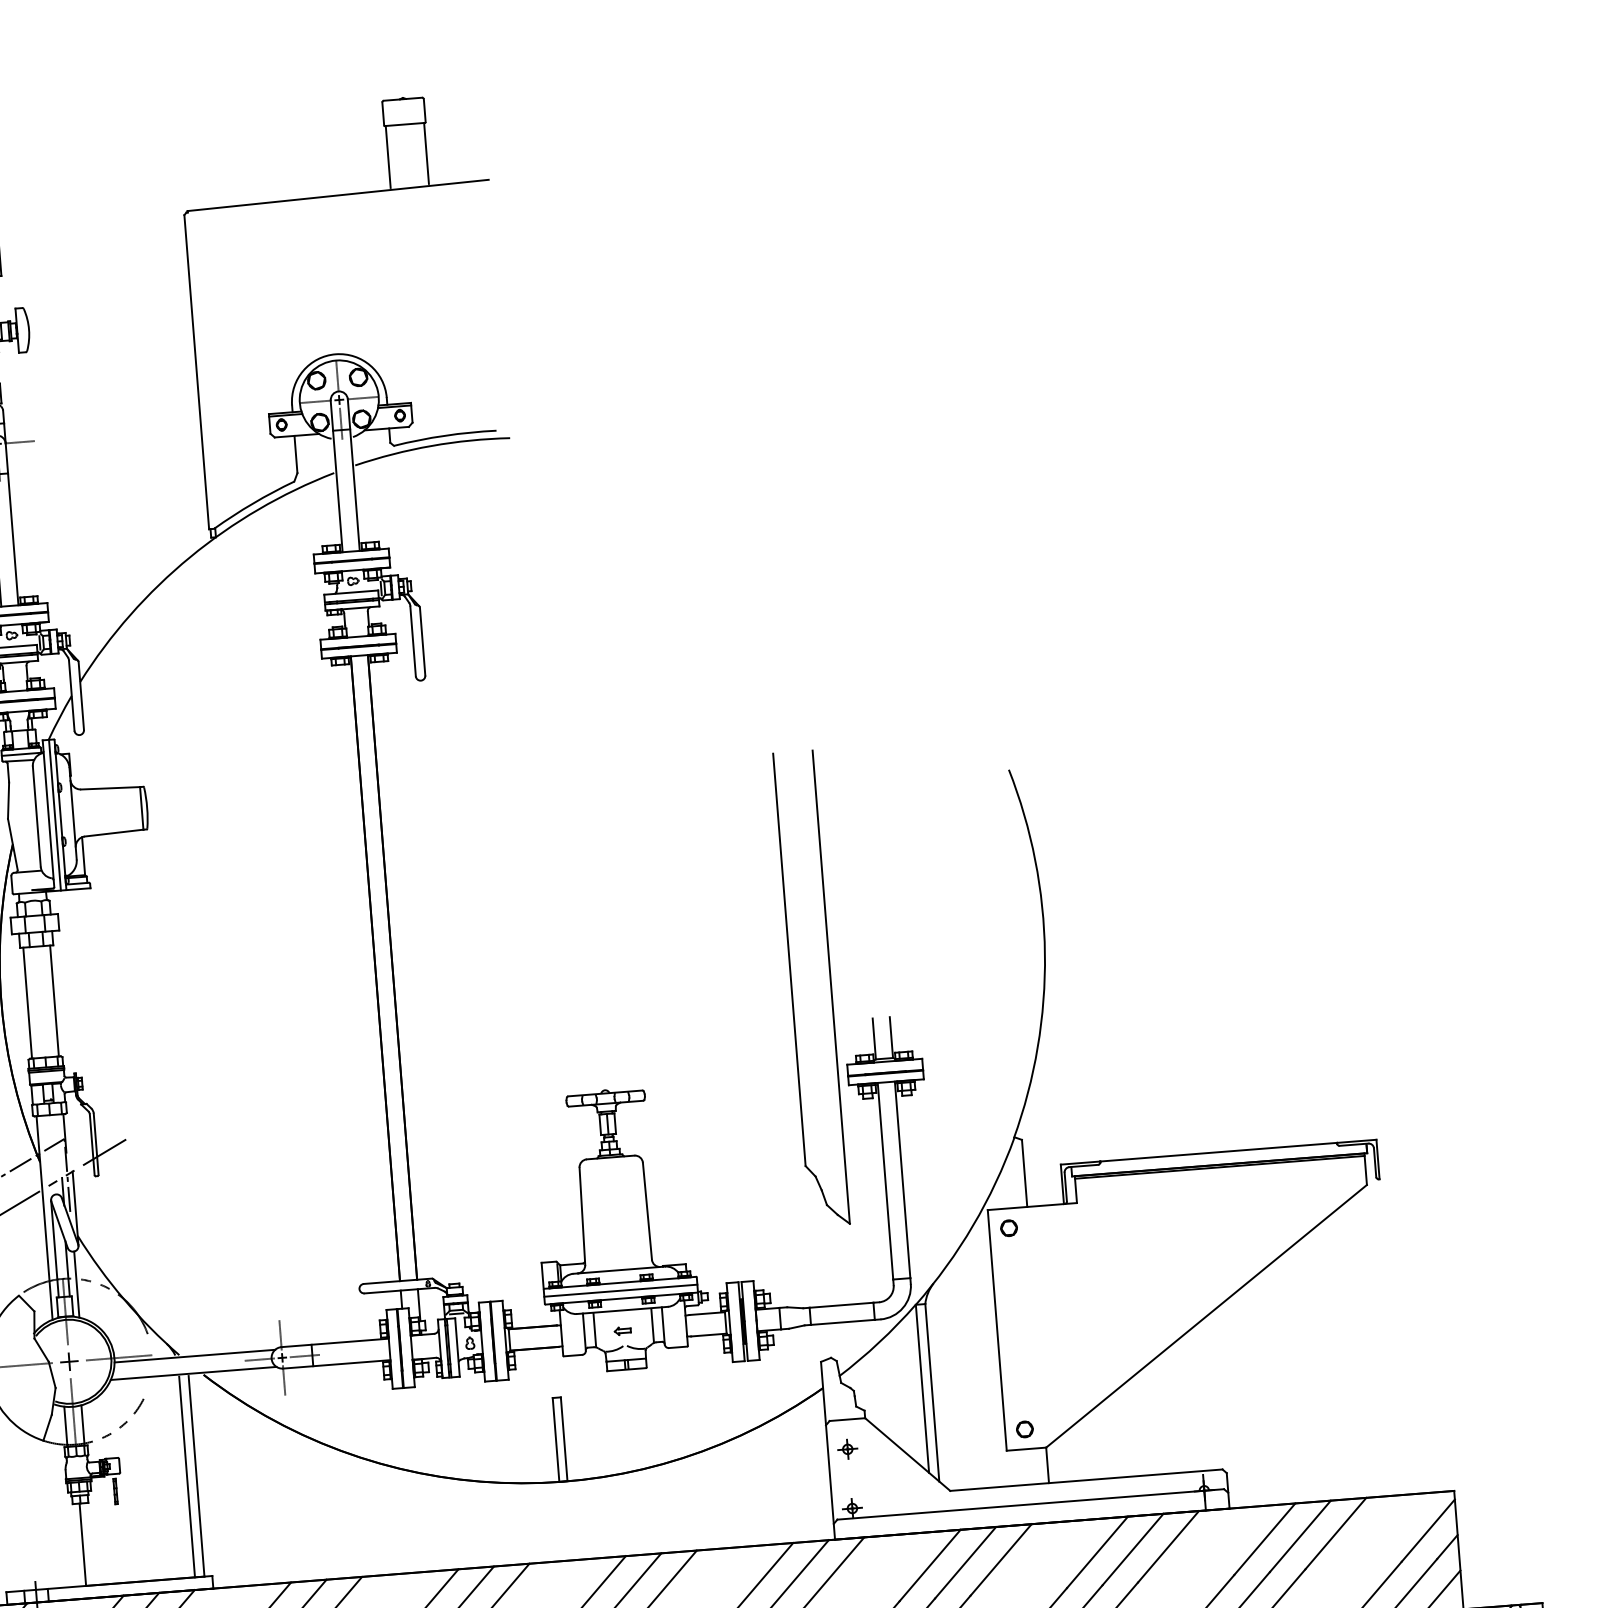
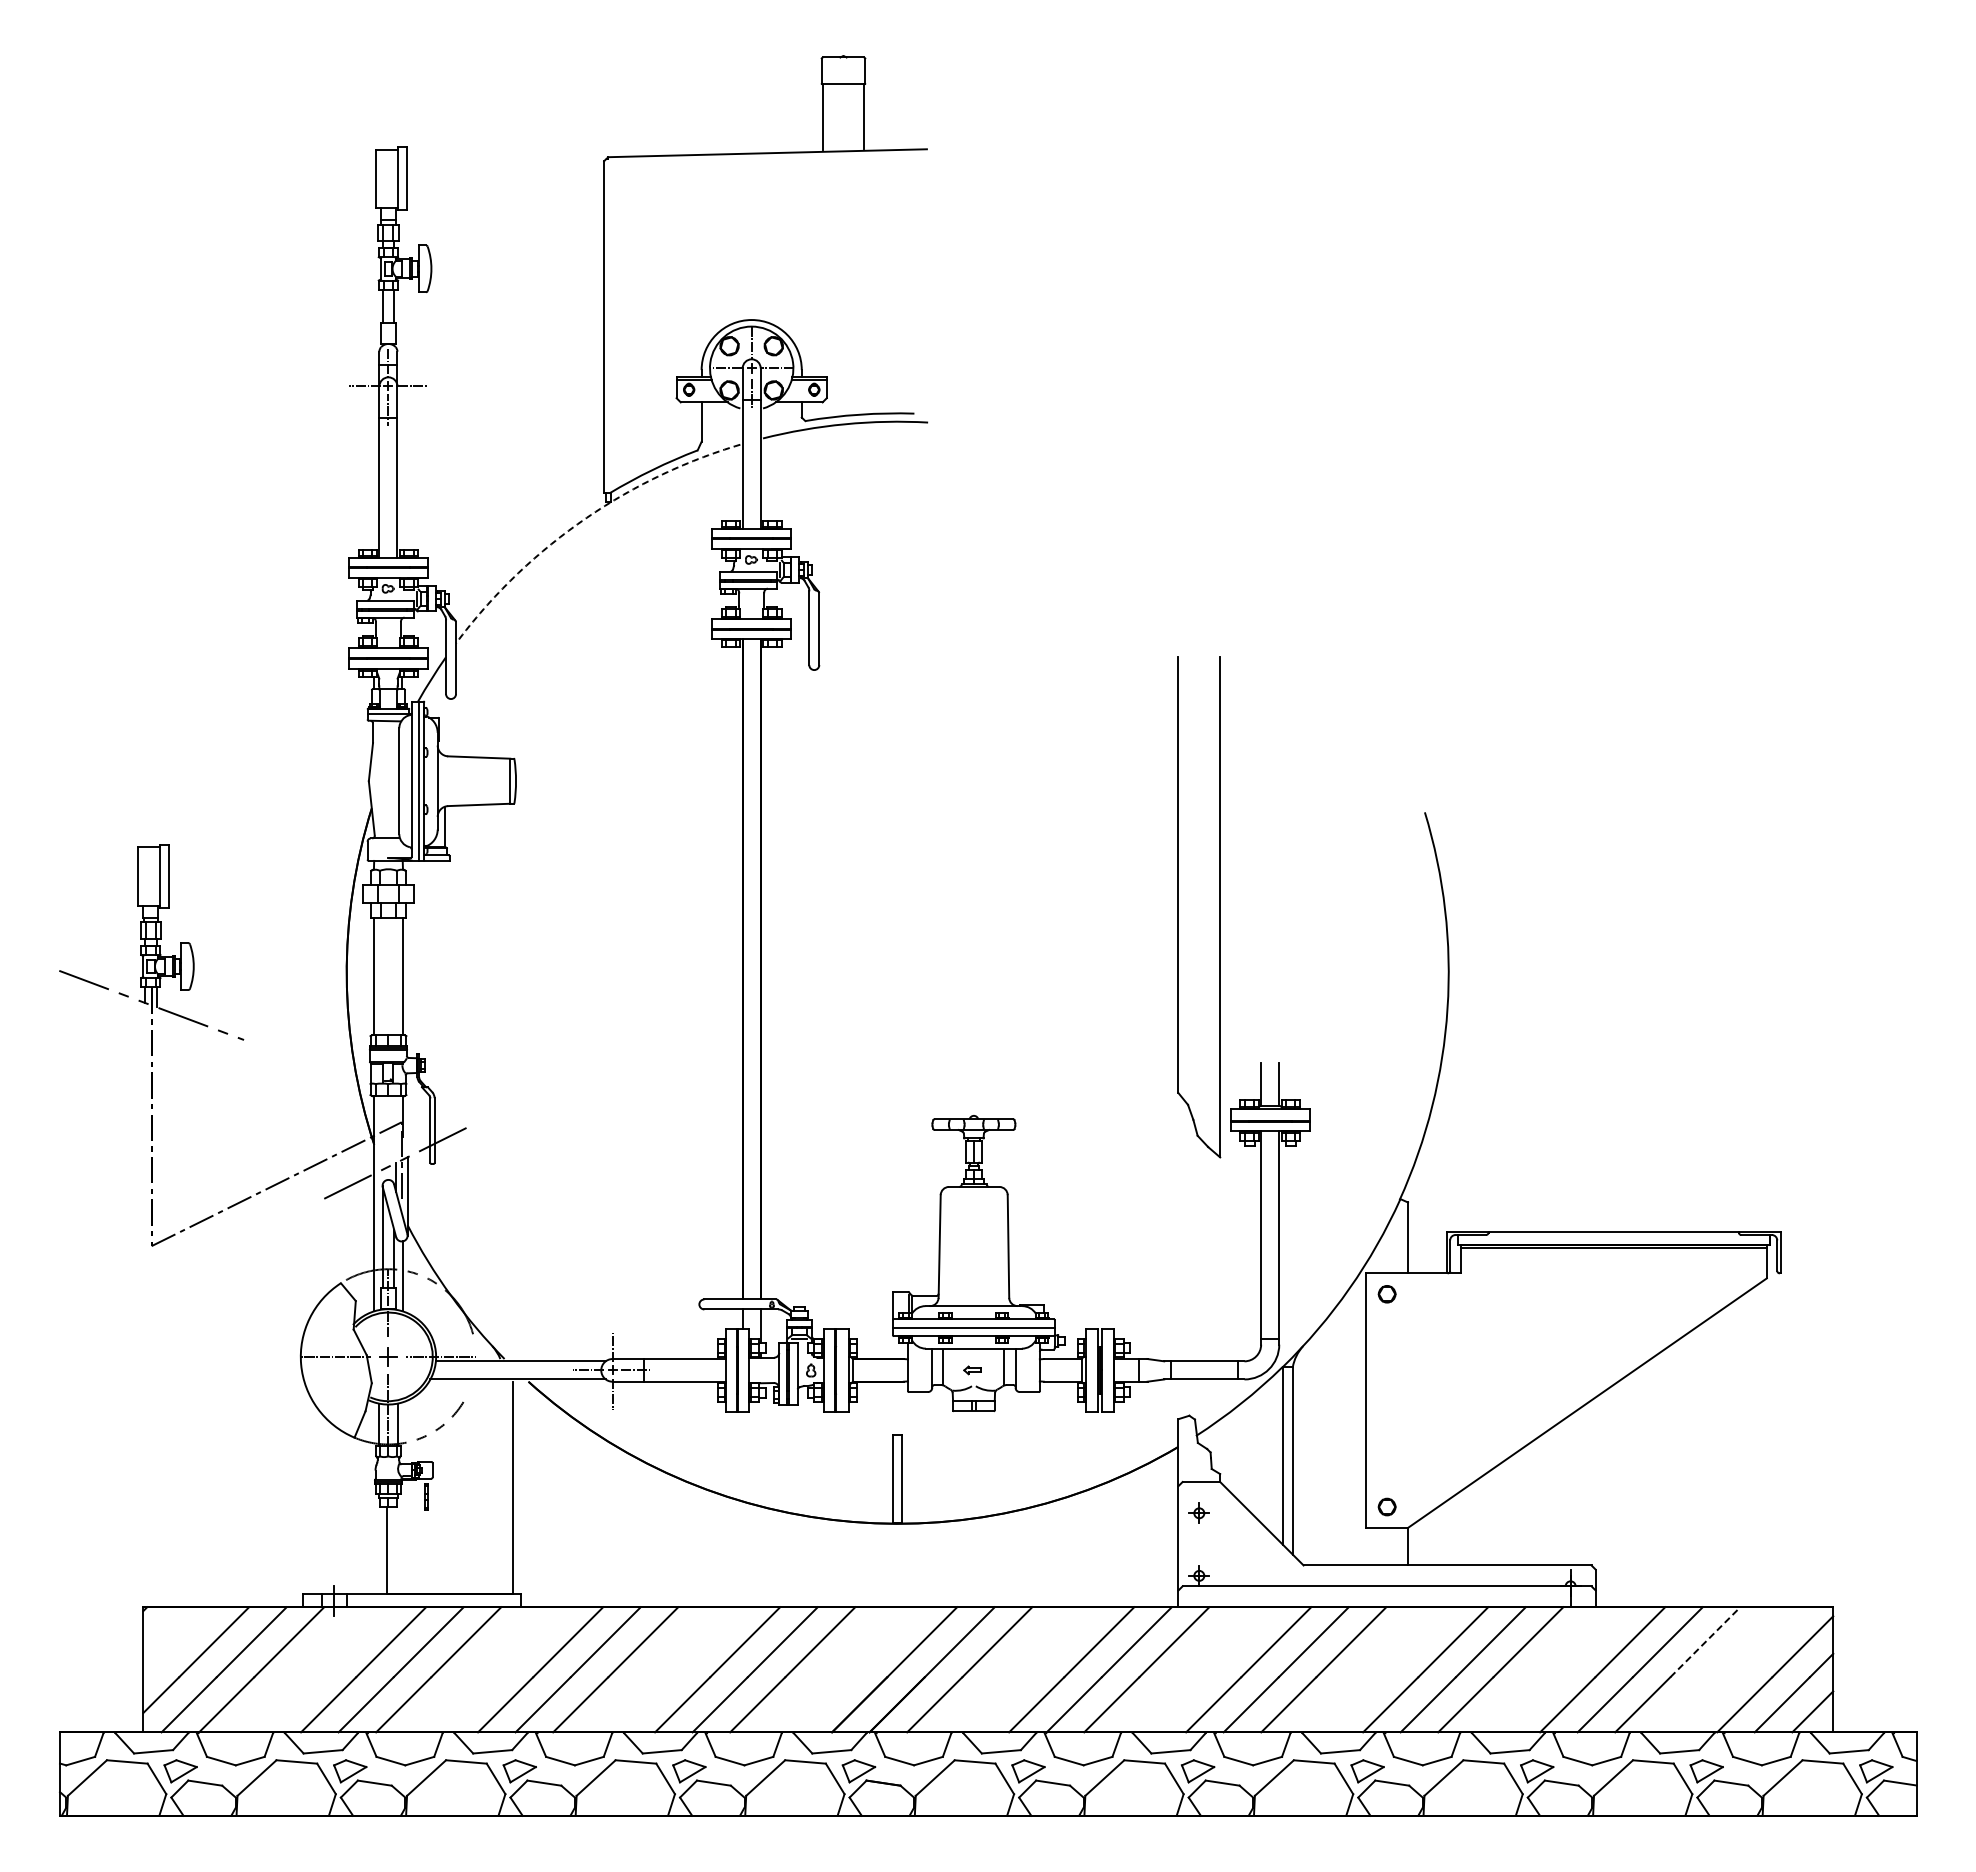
arc: (190, 557) -> (582, 521), solid -> dashed
part: (830, 987) -> (1219, 907), moved
line: (186, 1476) -> (502, 1487), removed
line: (1336, 1533) -> (1705, 1642), solid -> dashed

